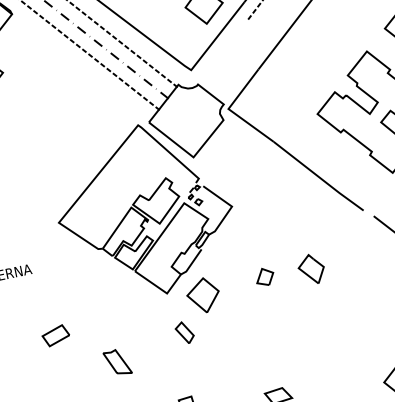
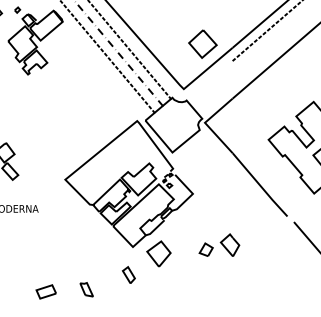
part: (310, 268) -> (229, 244), moved
part: (184, 332) -> (128, 274), moved
part: (54, 335) -> (45, 291), moved
part: (117, 362) -> (86, 289), size x0.71

